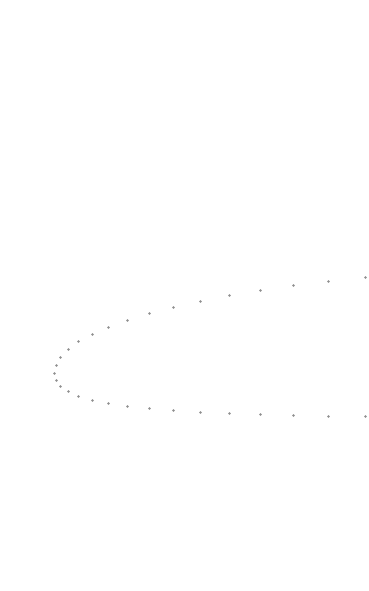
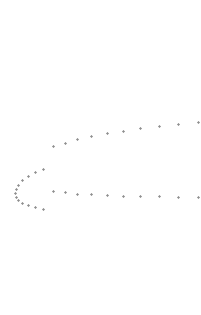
part: (68, 351) -> (22, 181), moved

